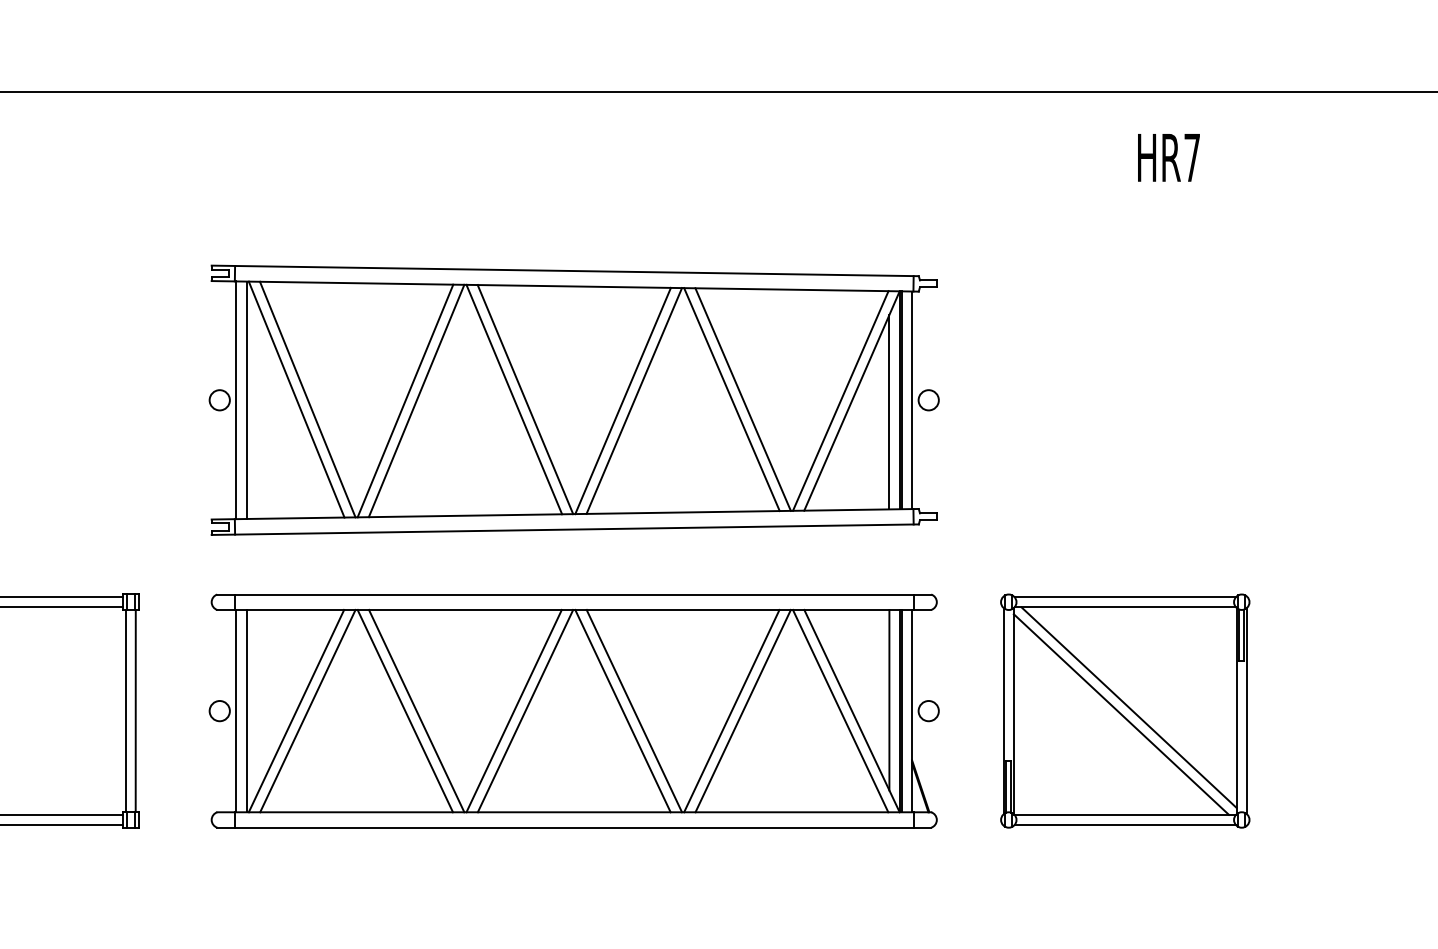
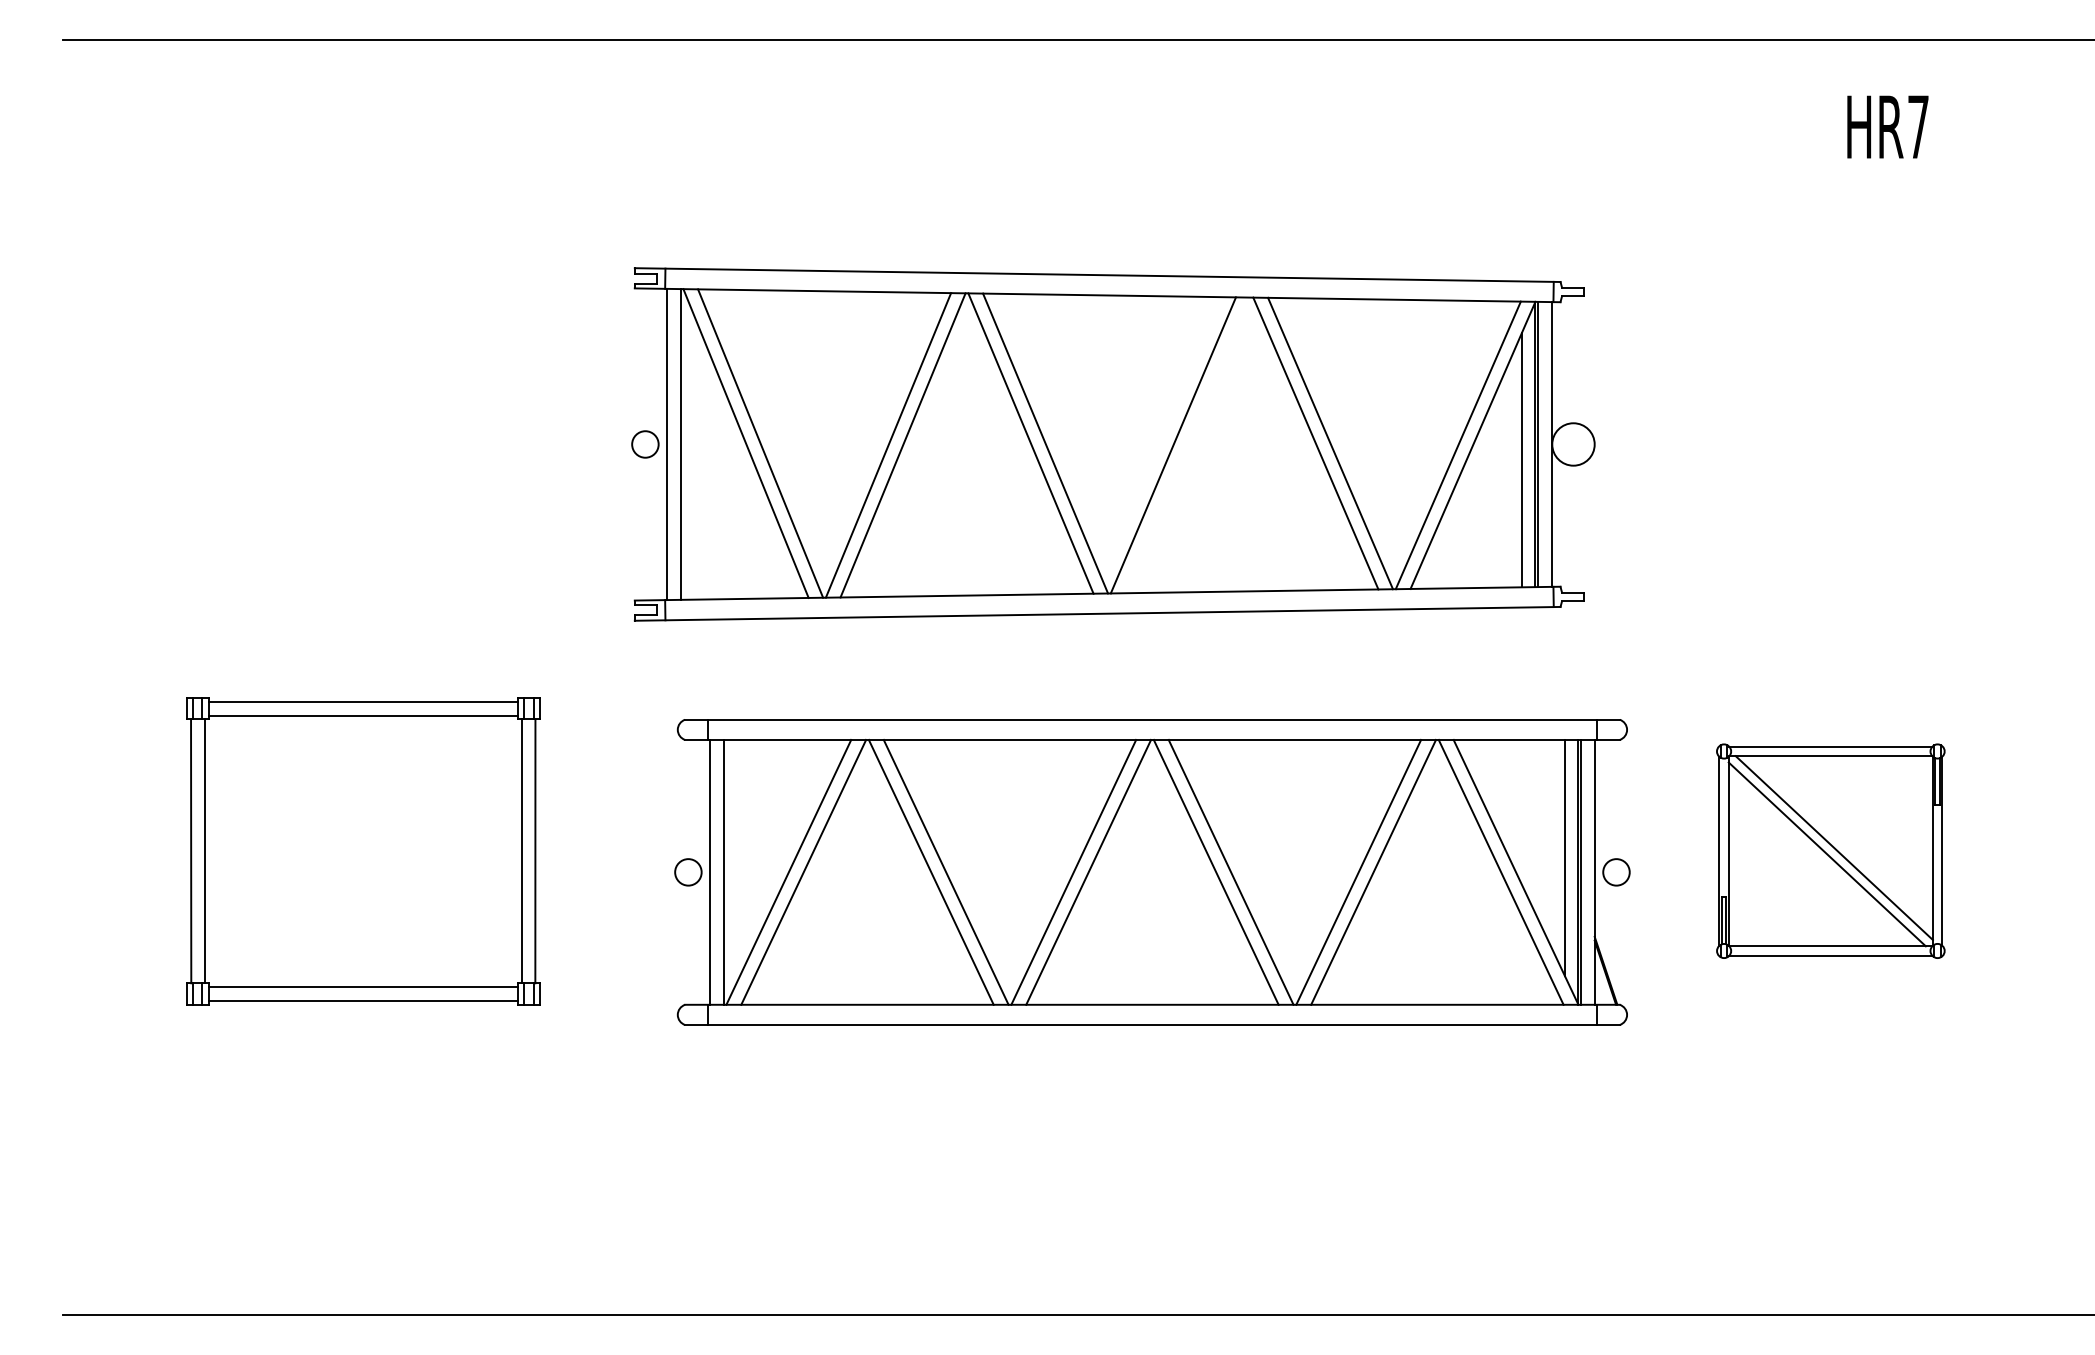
circle: (928, 400) -> (1573, 444), size x1.6
line: (633, 401) -> (1187, 445), removed
part: (1125, 710) -> (1830, 850), size x0.7
part: (574, 711) -> (1152, 872), moved

